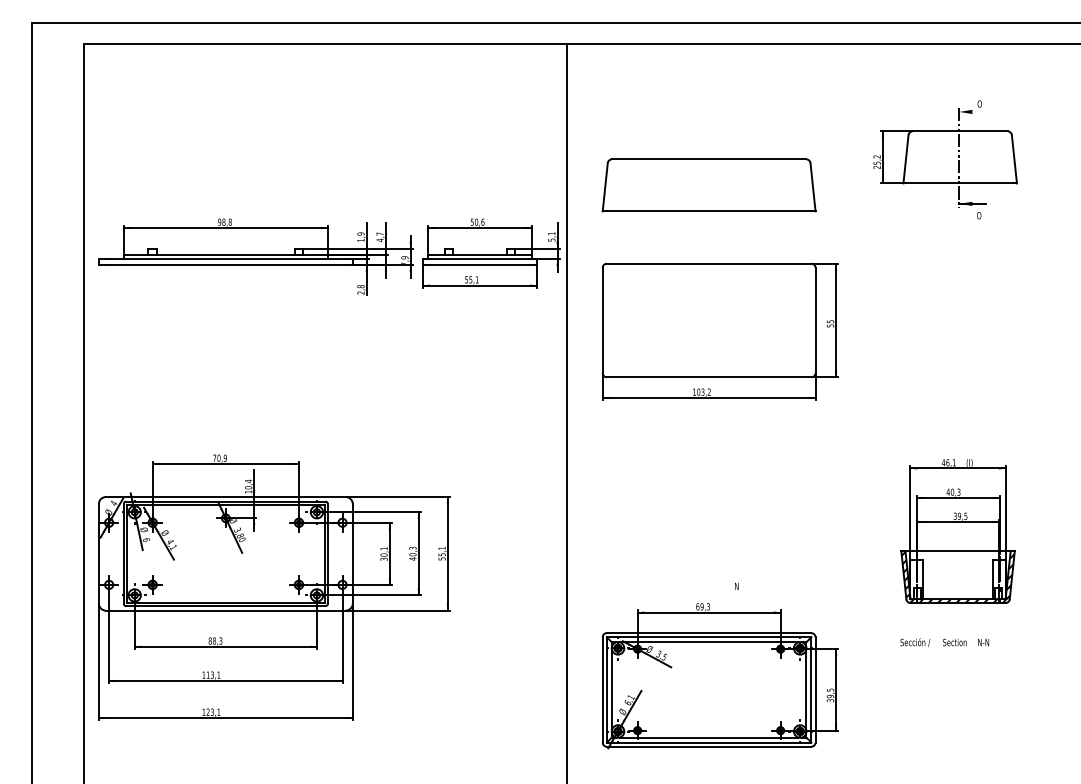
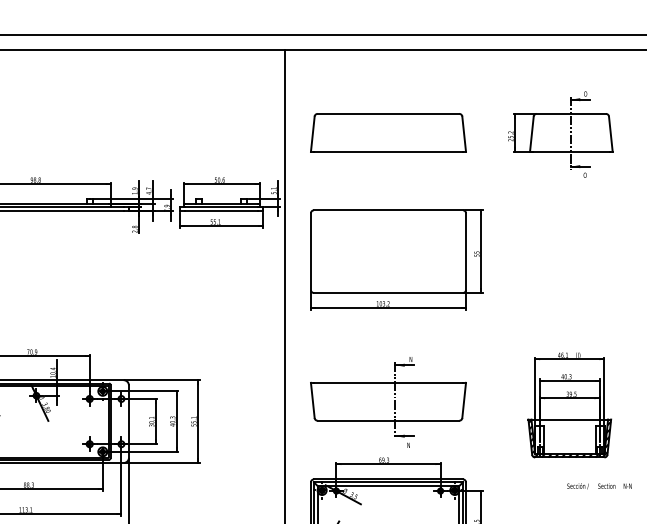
line: (972, 111) -> (580, 99), added
part: (708, 185) -> (388, 132), moved
part: (708, 521) -> (388, 398), added
text: (944, 642) -> (599, 486), moved

